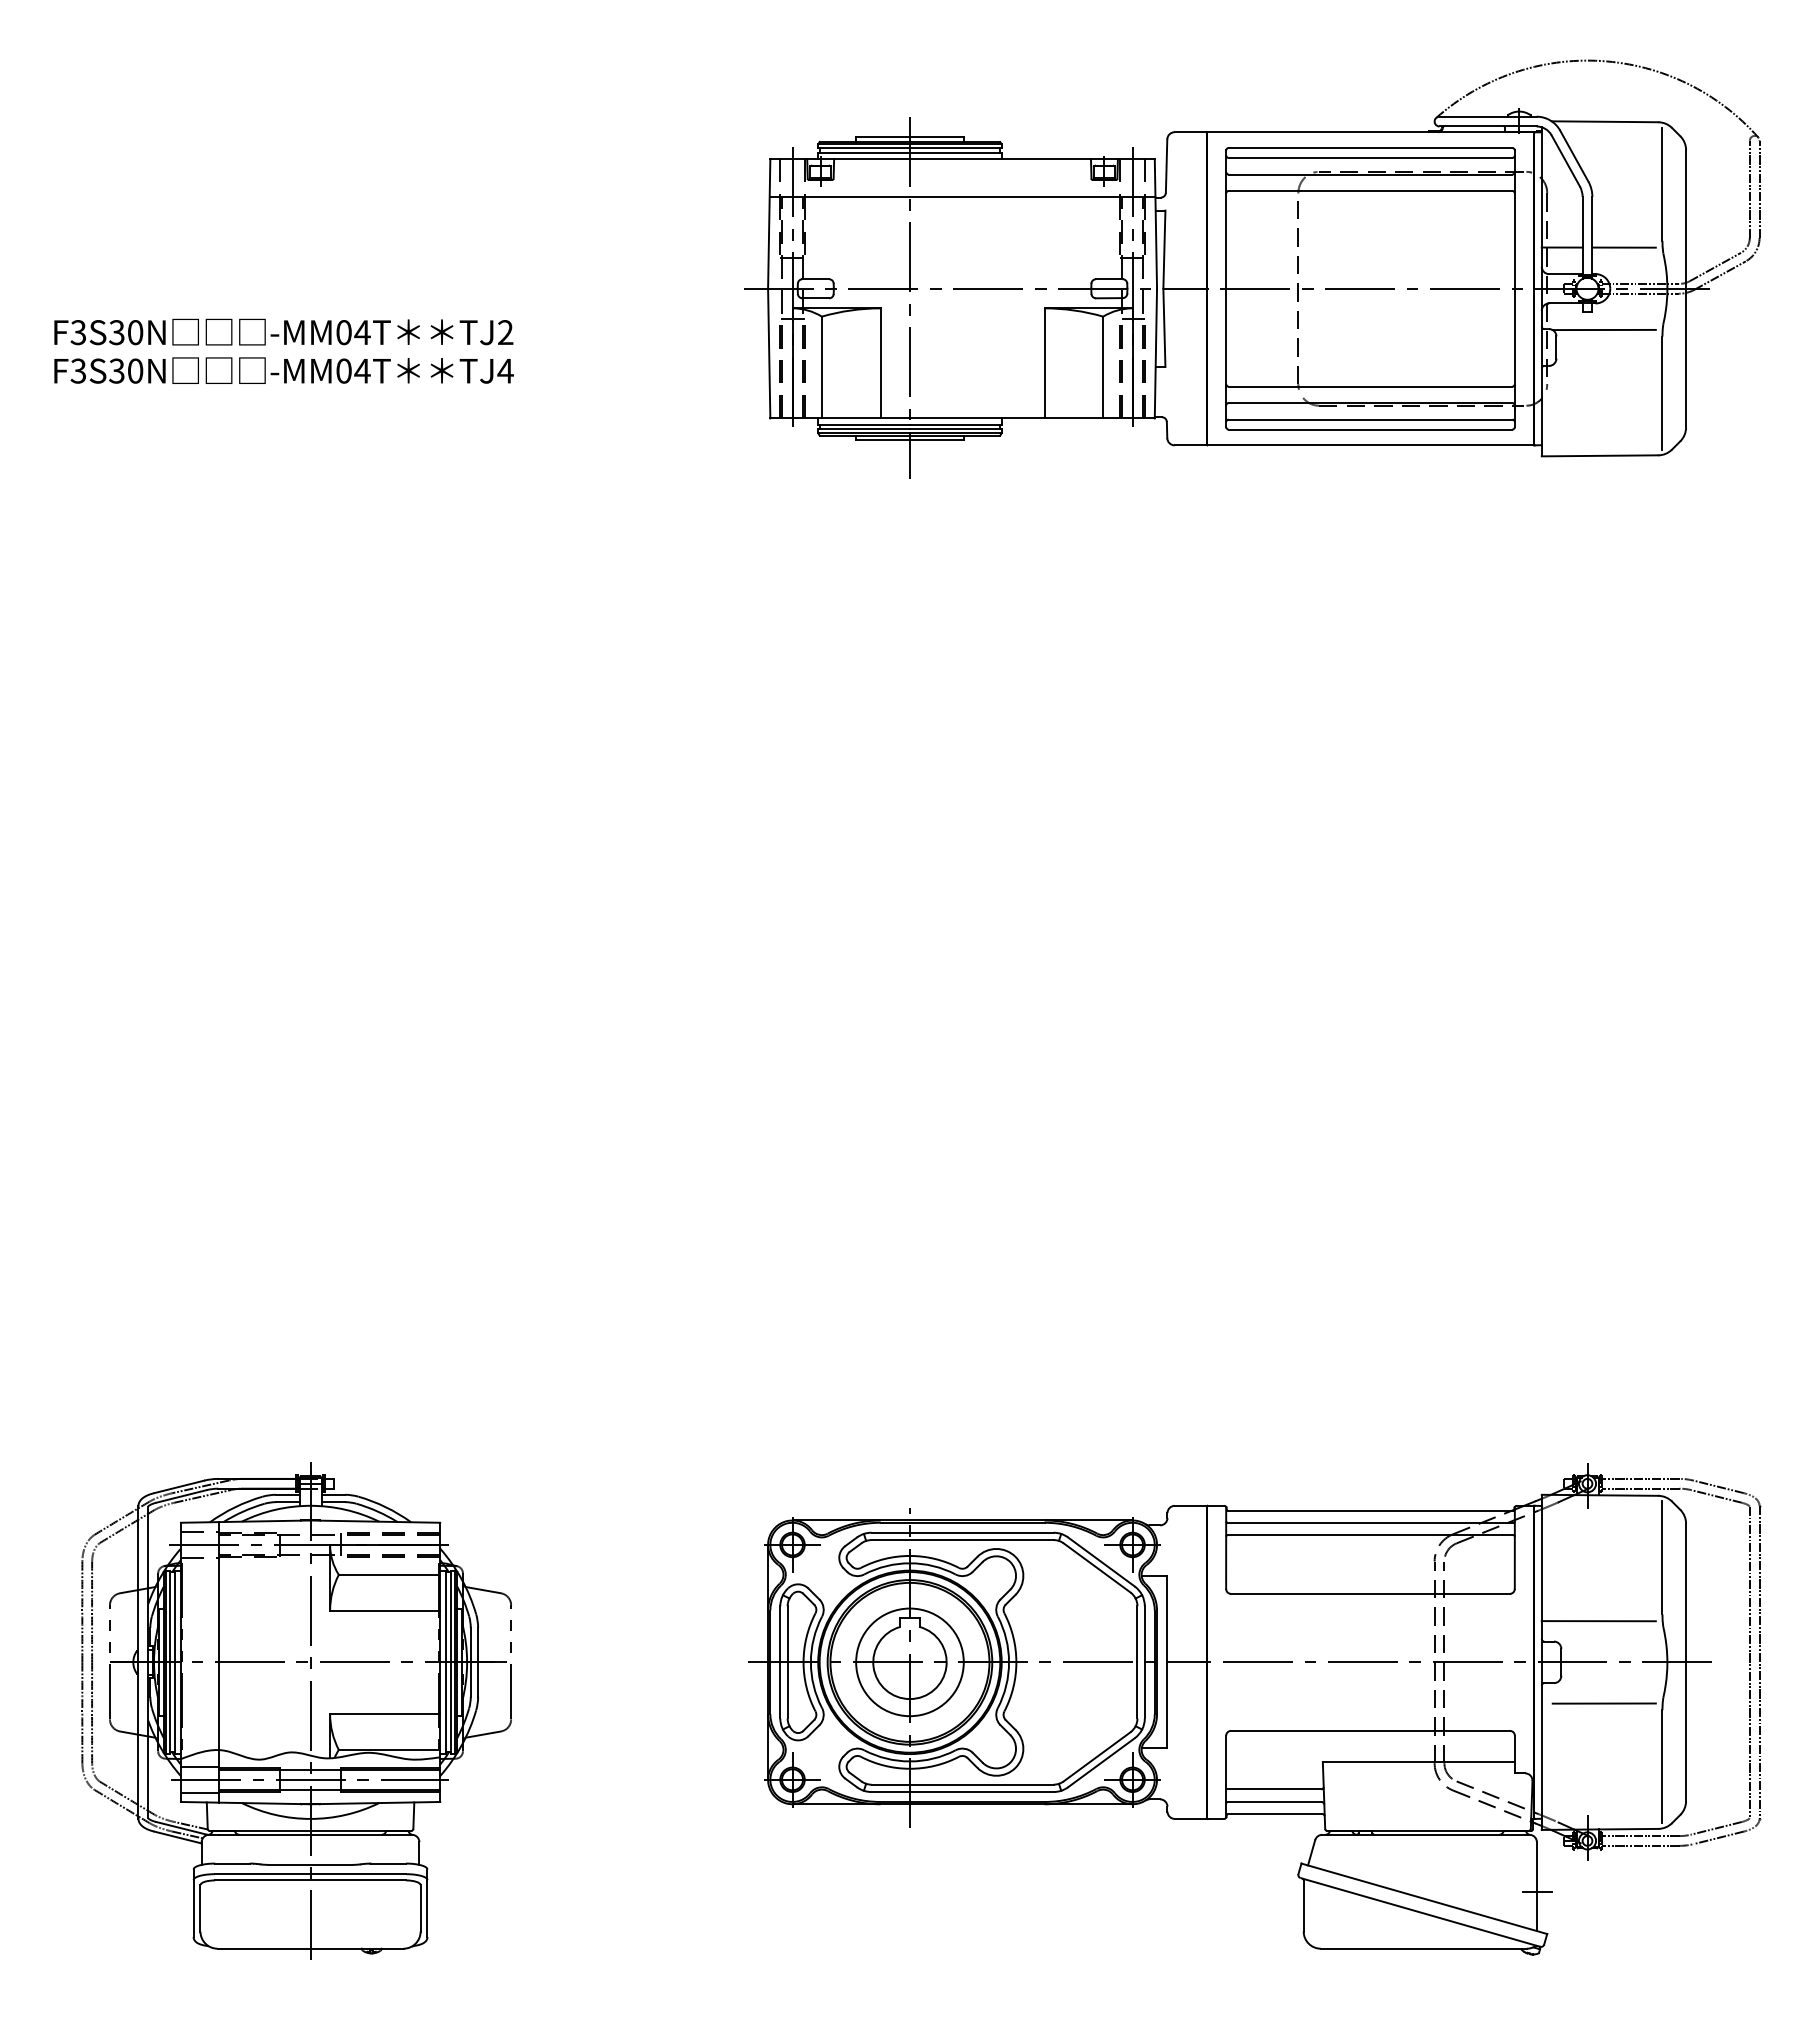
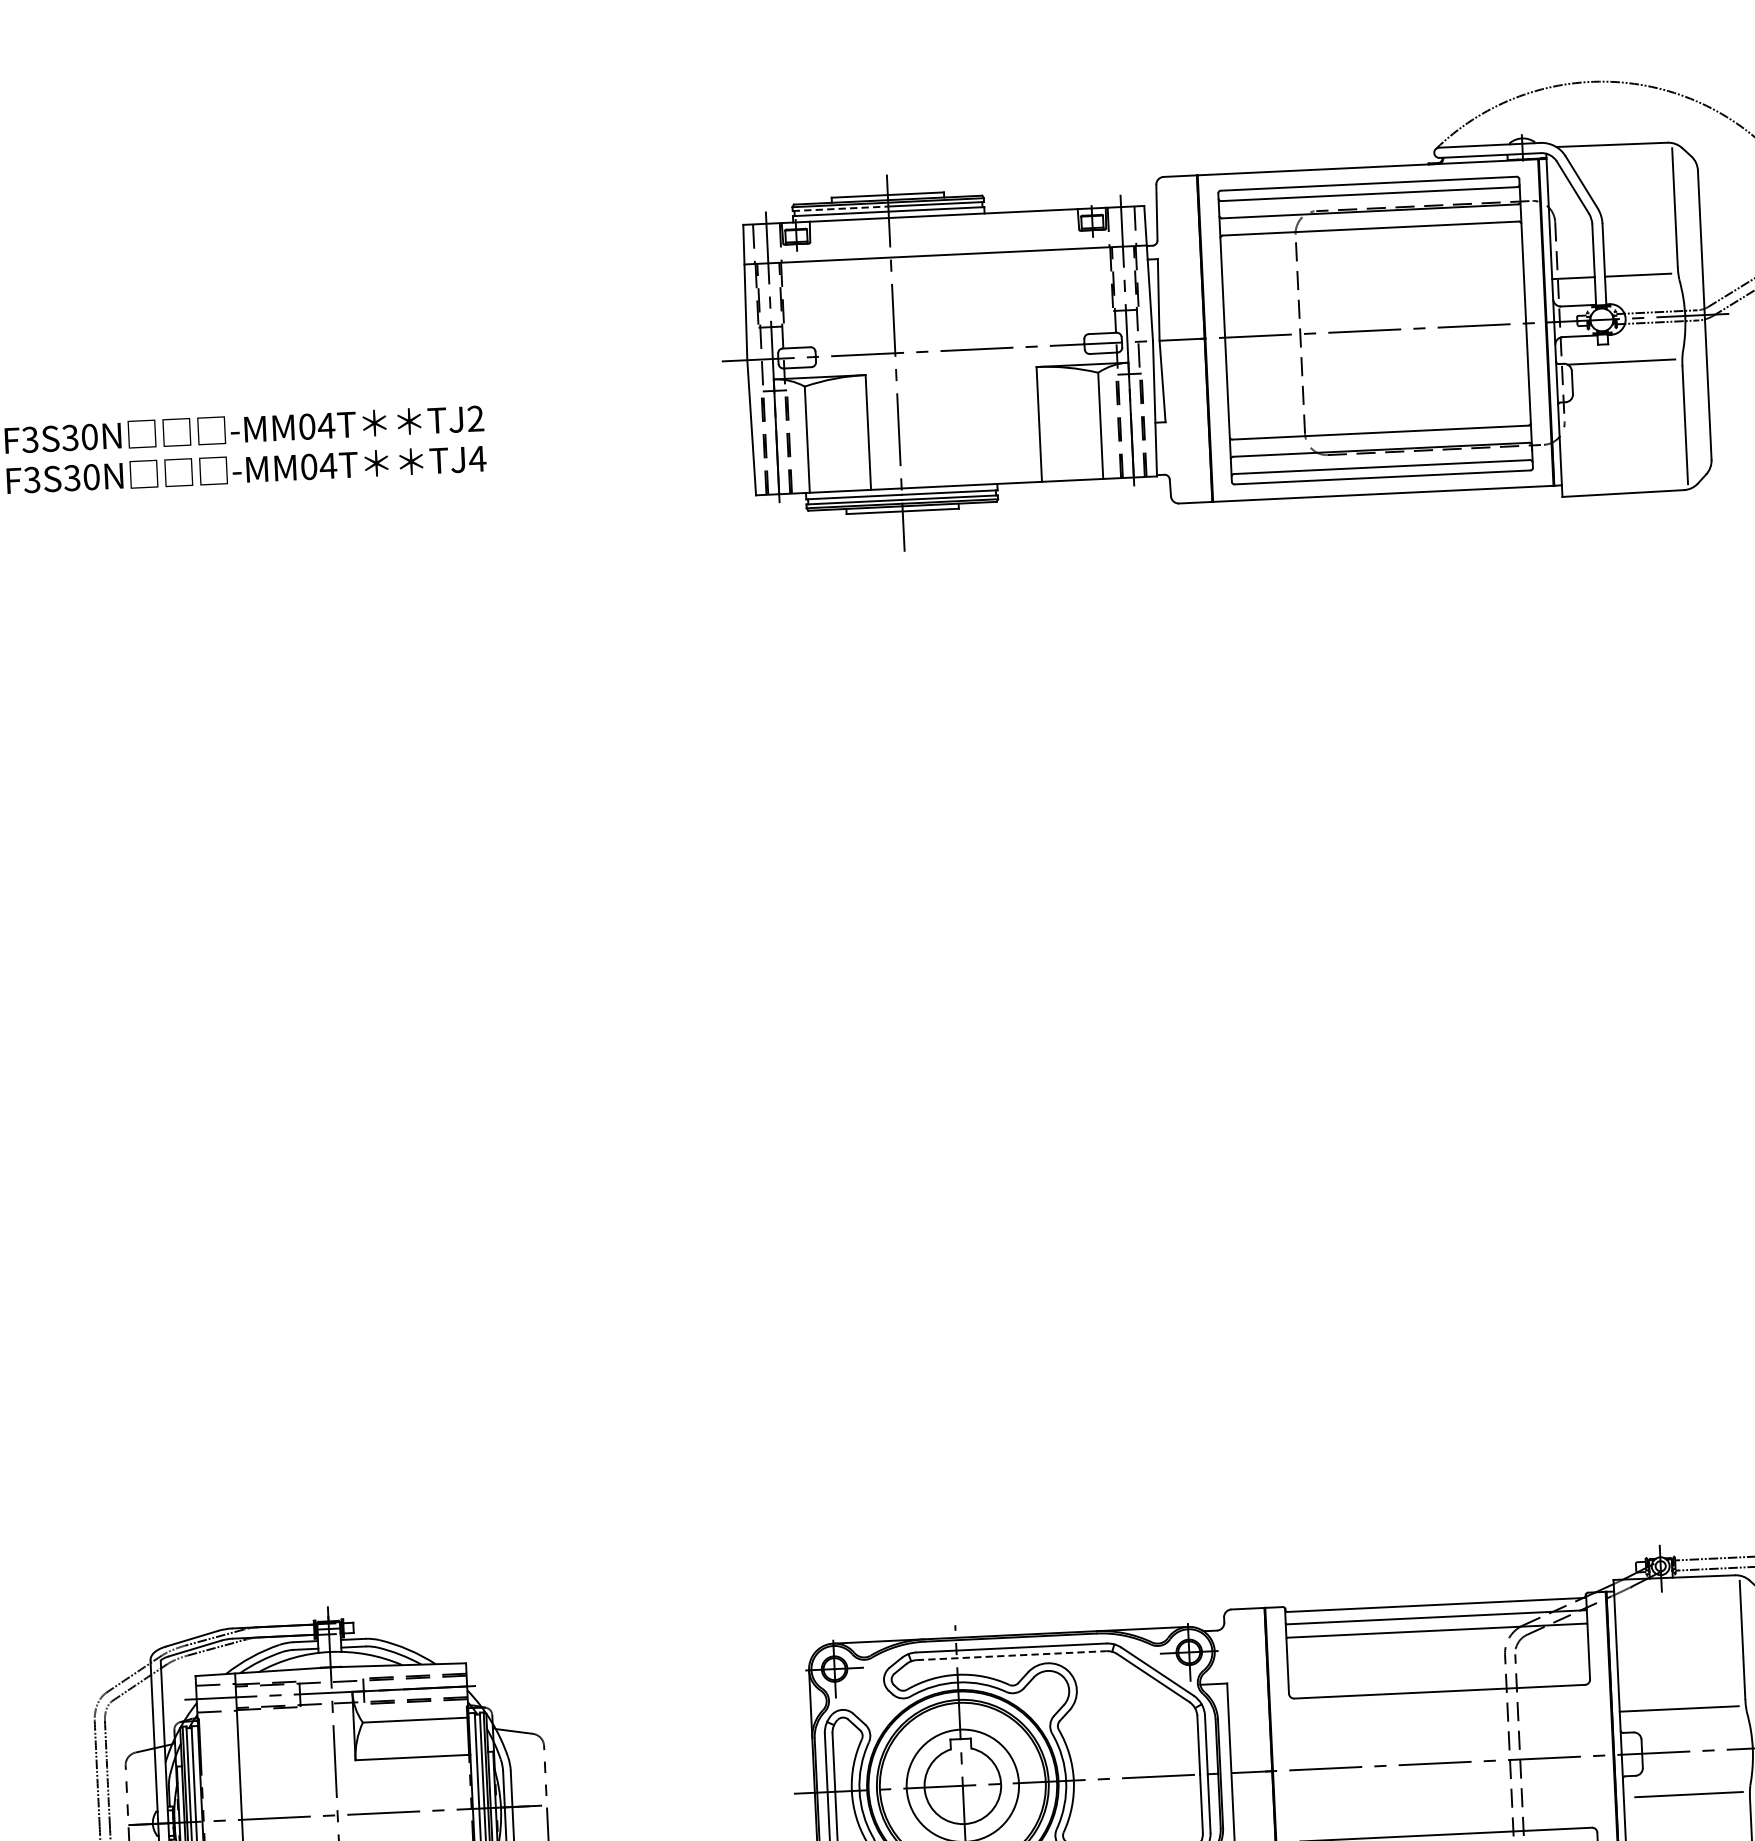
line: (864, 148) -> (840, 209), solid -> dashed
line: (963, 1540) -> (1012, 1656), solid -> dashed

